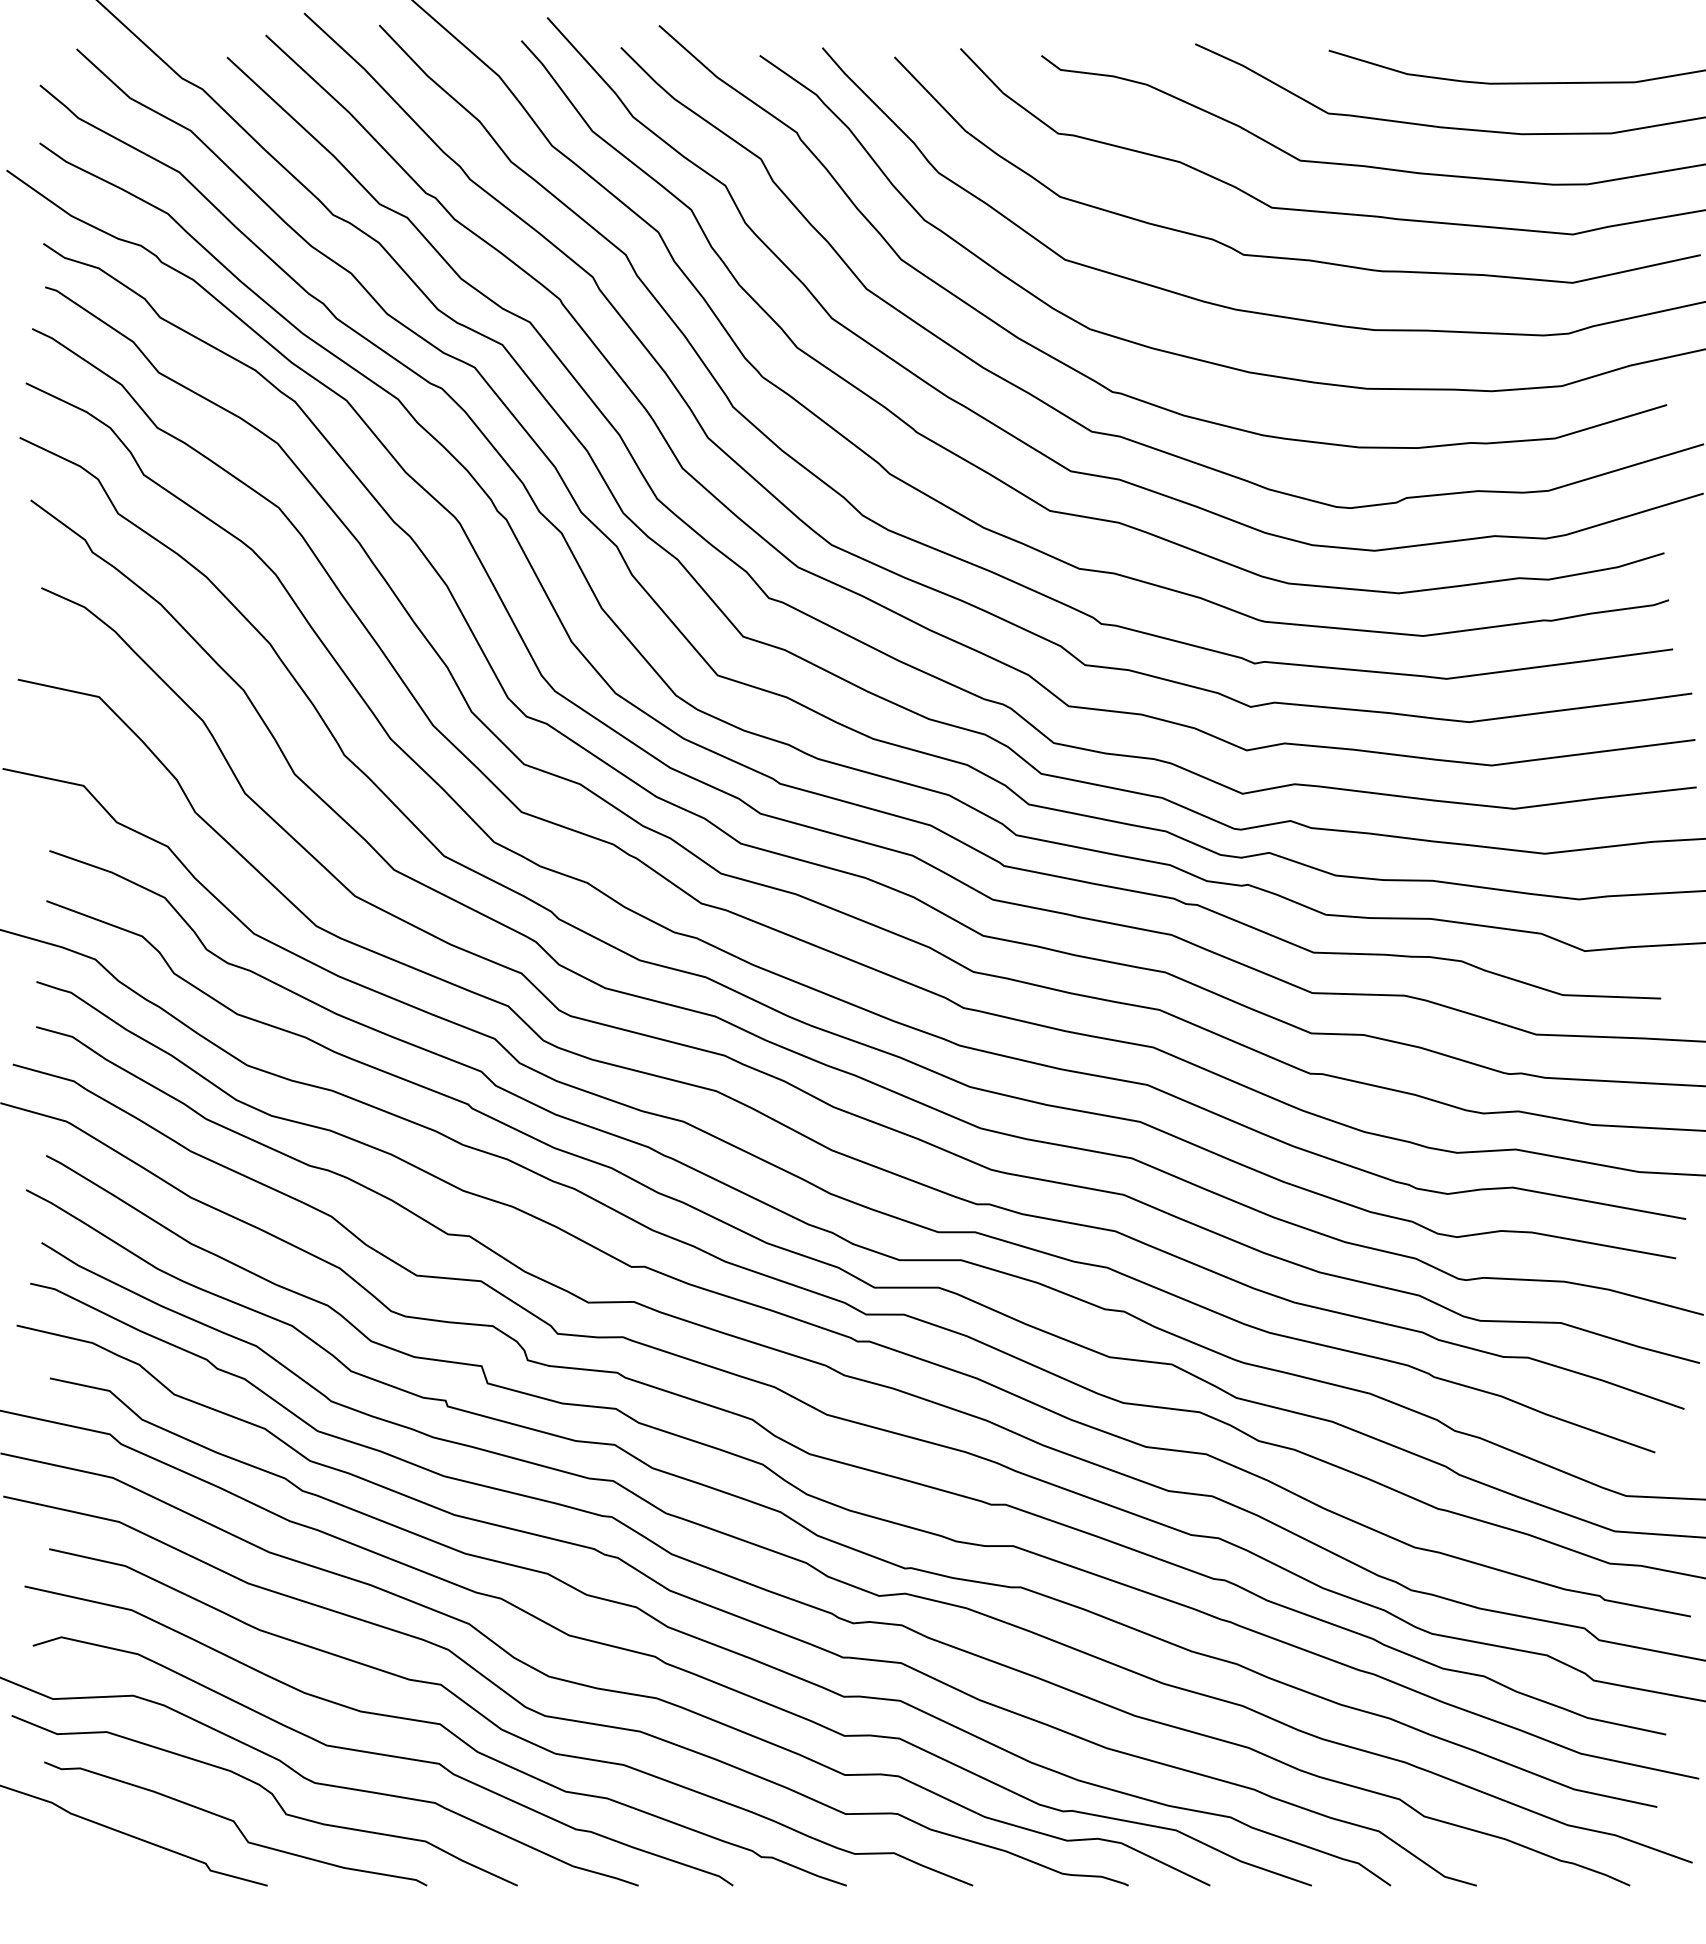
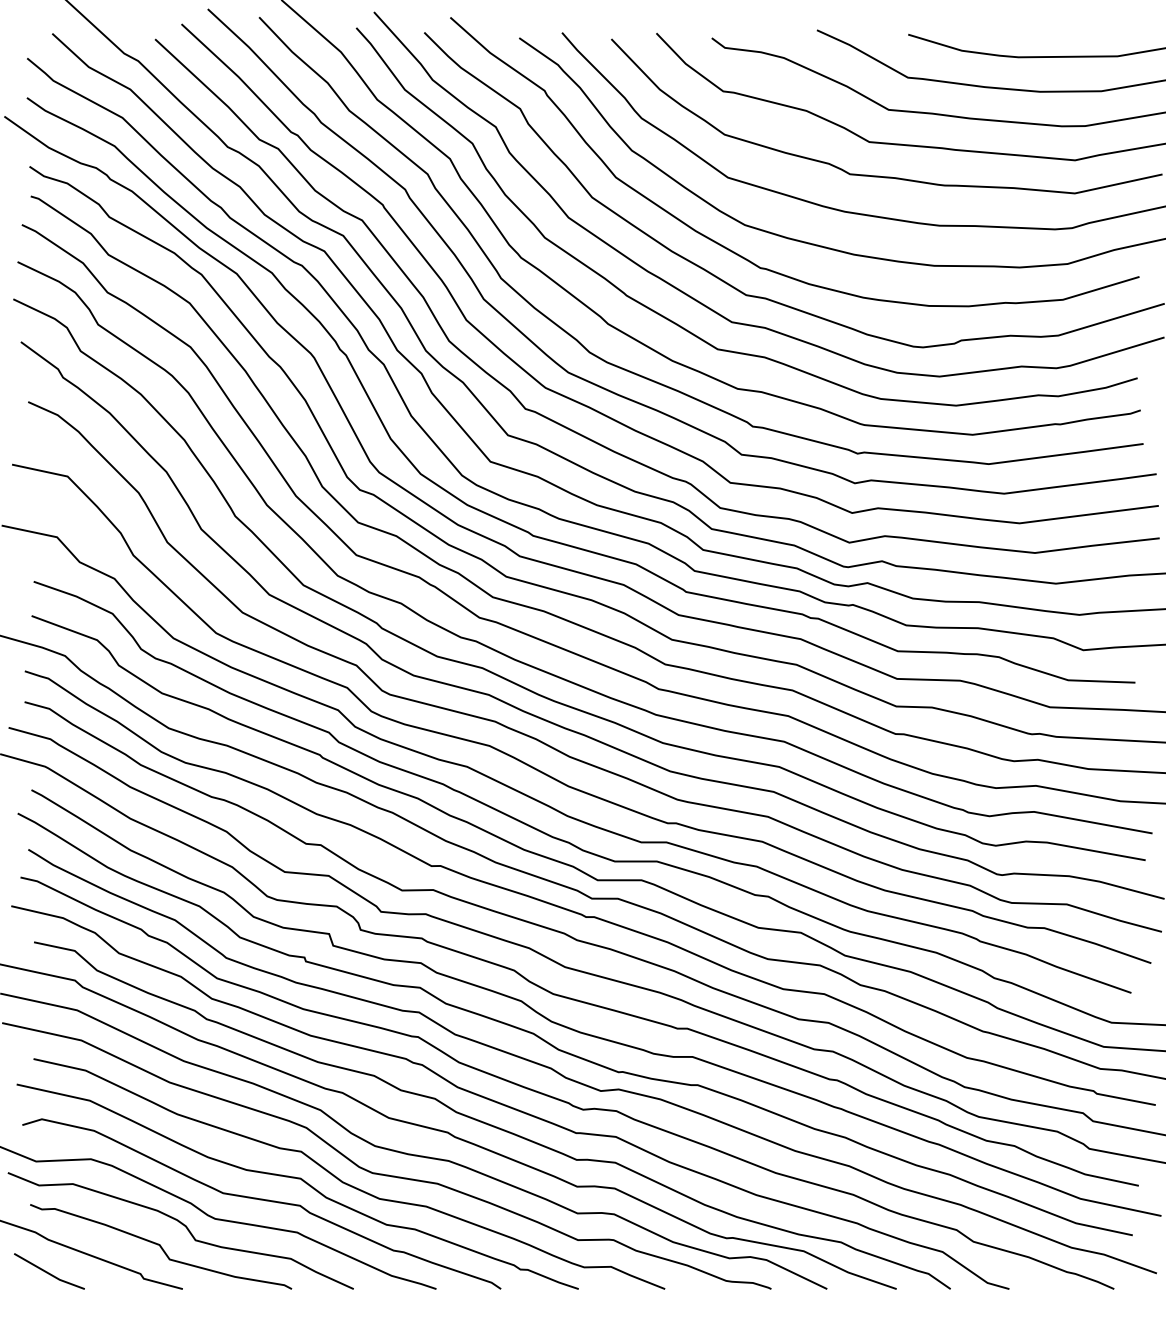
line: (72, 1861) -> (49, 1272), added

